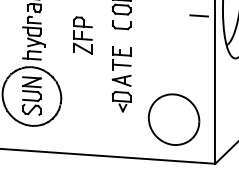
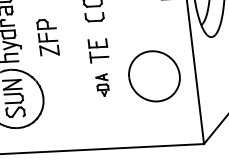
part: (82, 35) -> (47, 37), moved
part: (121, 93) -> (102, 85), size x0.6
part: (174, 119) -> (154, 76), moved

